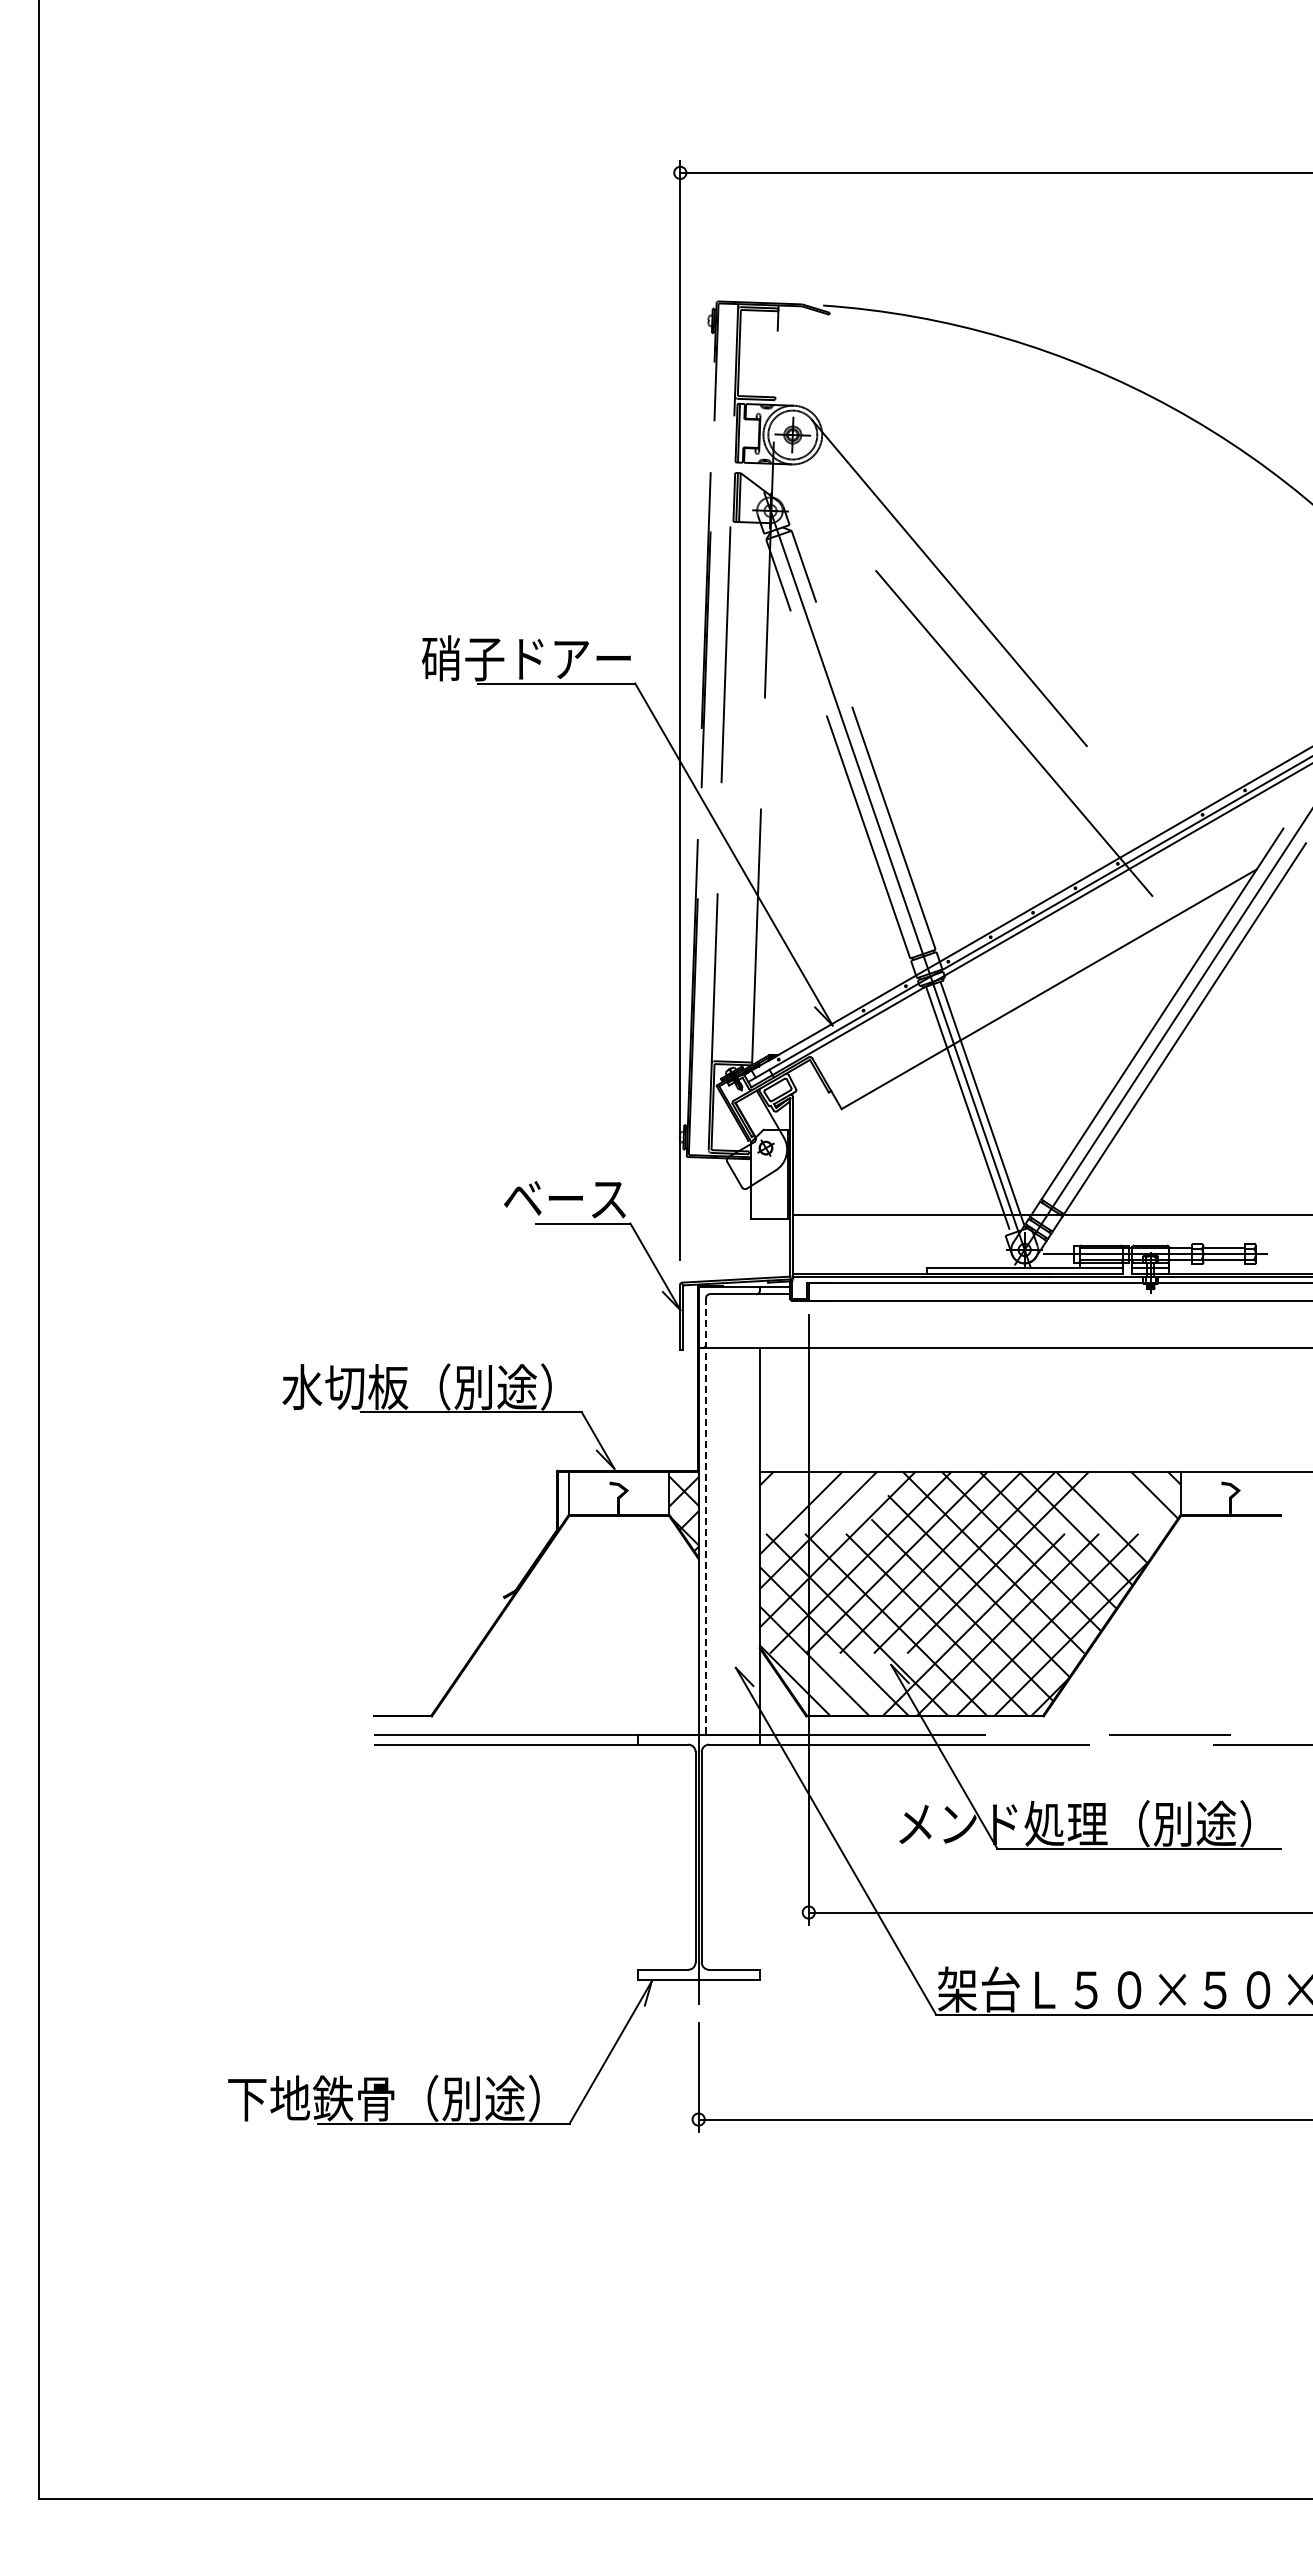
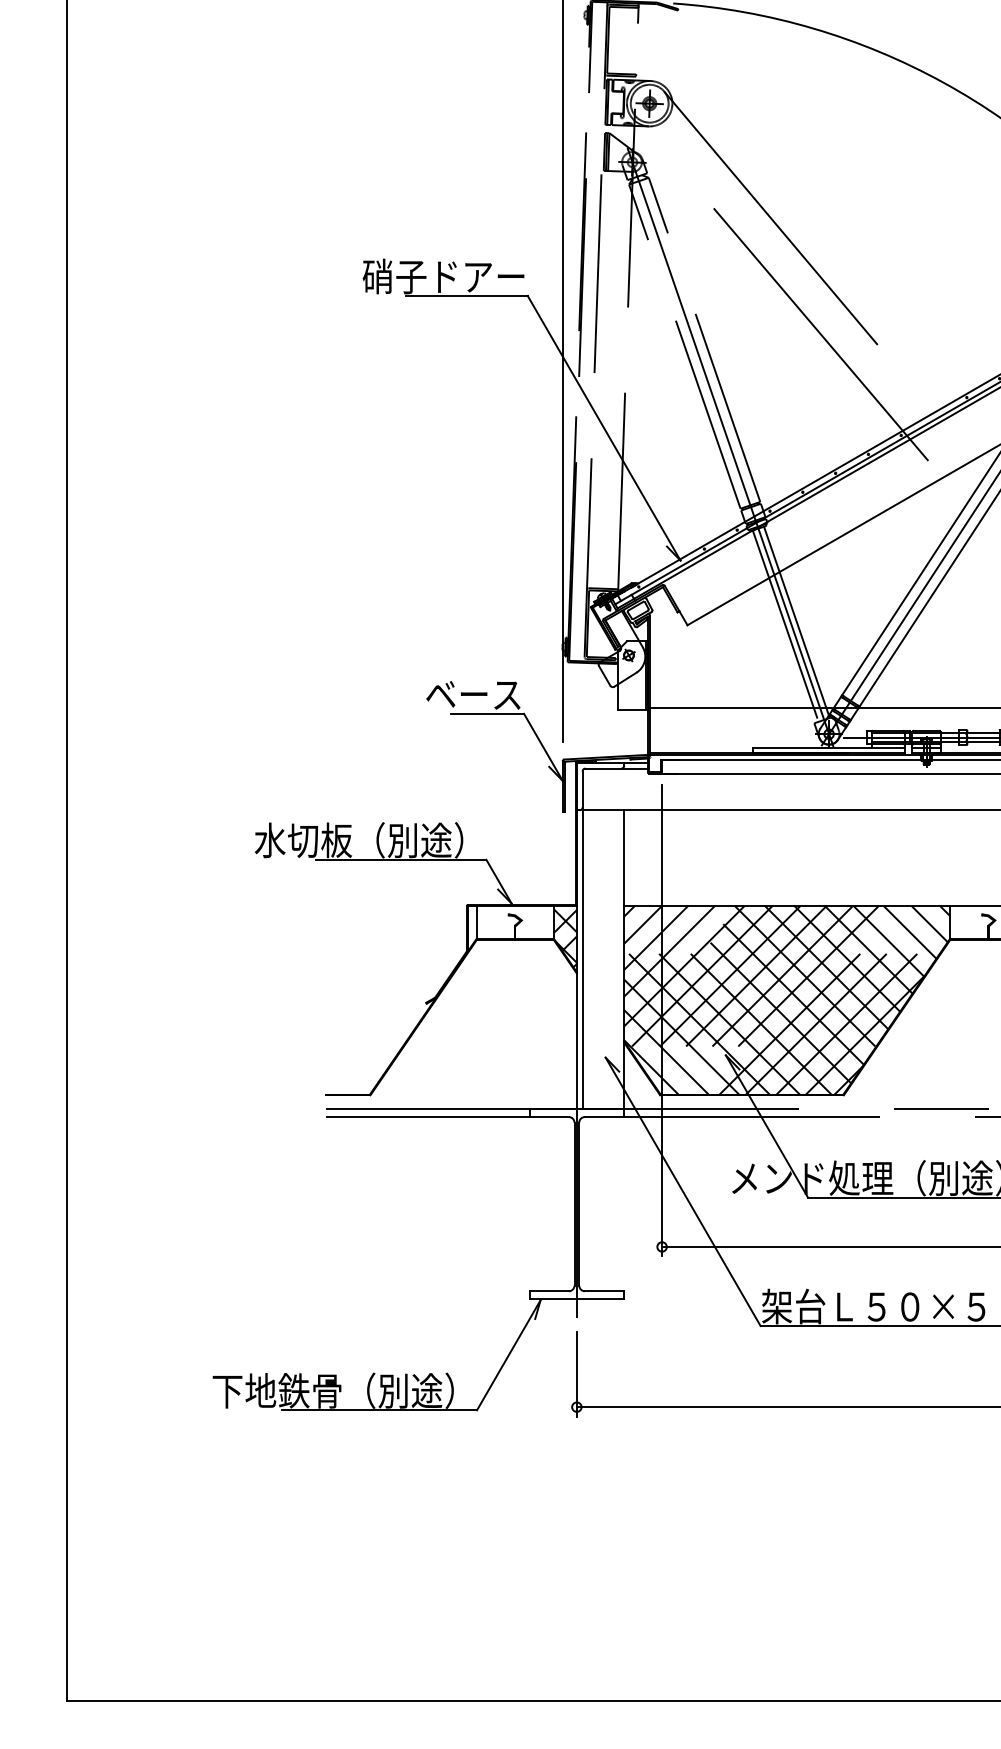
line: (783, 1495) -> (642, 924), added
line: (1129, 1505) -> (910, 932), added
line: (706, 1516) -> (582, 940), dashed -> solid

